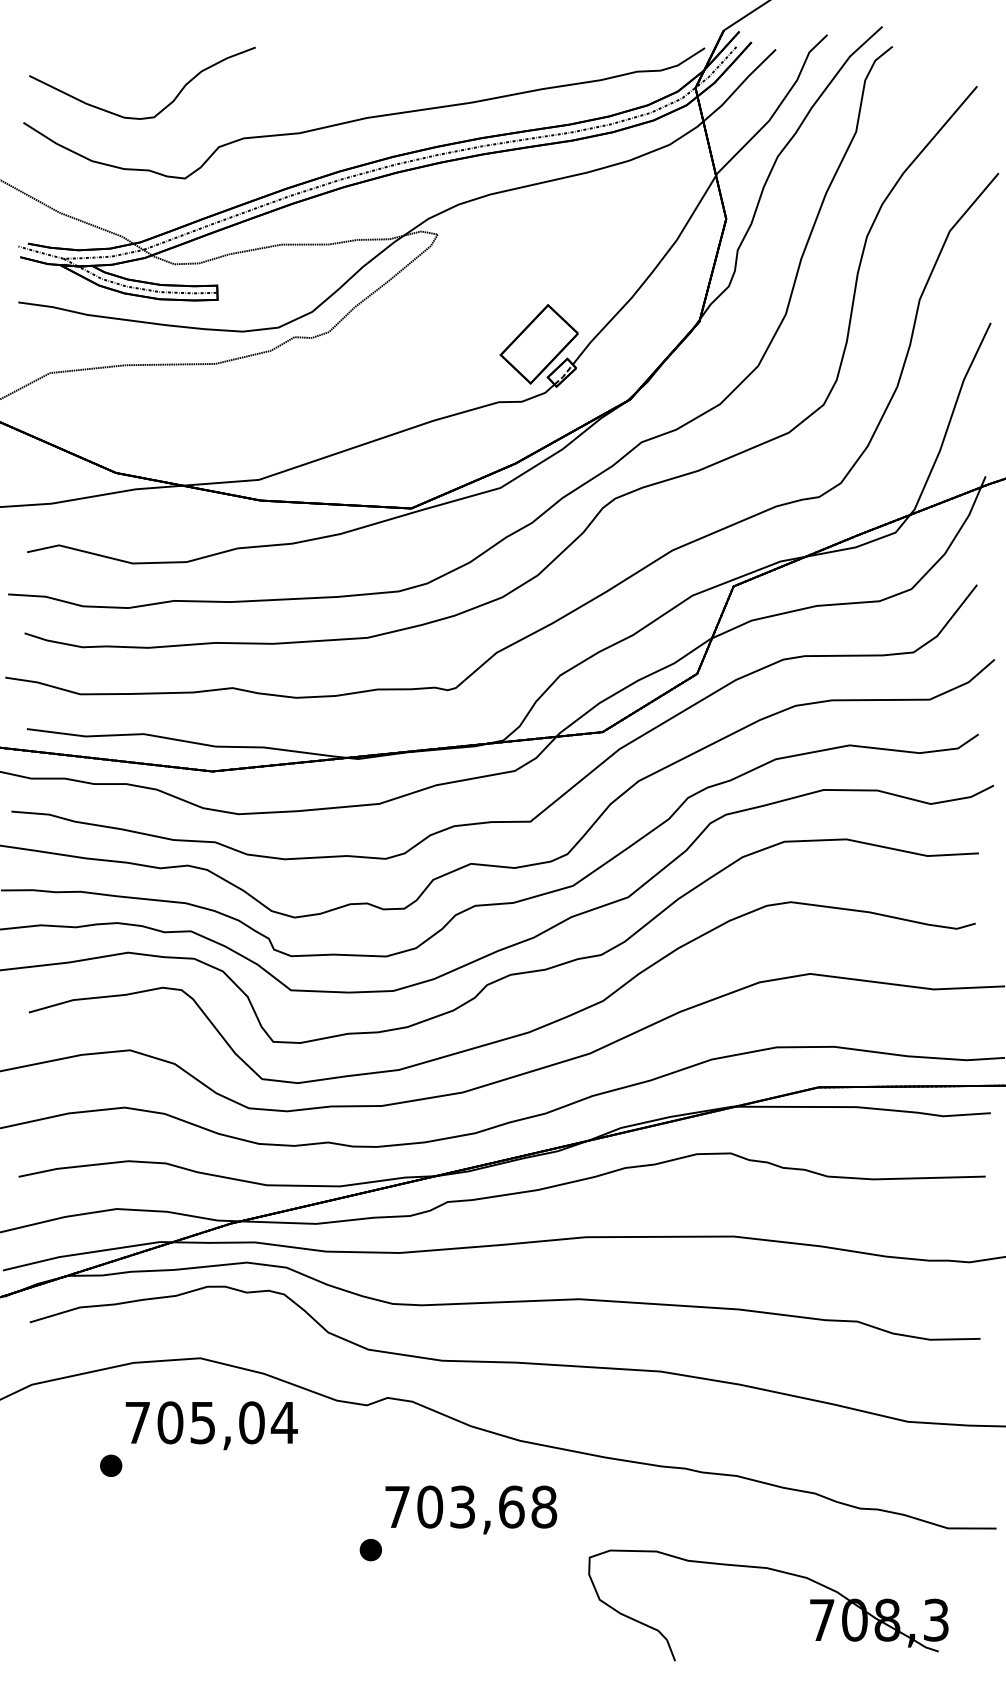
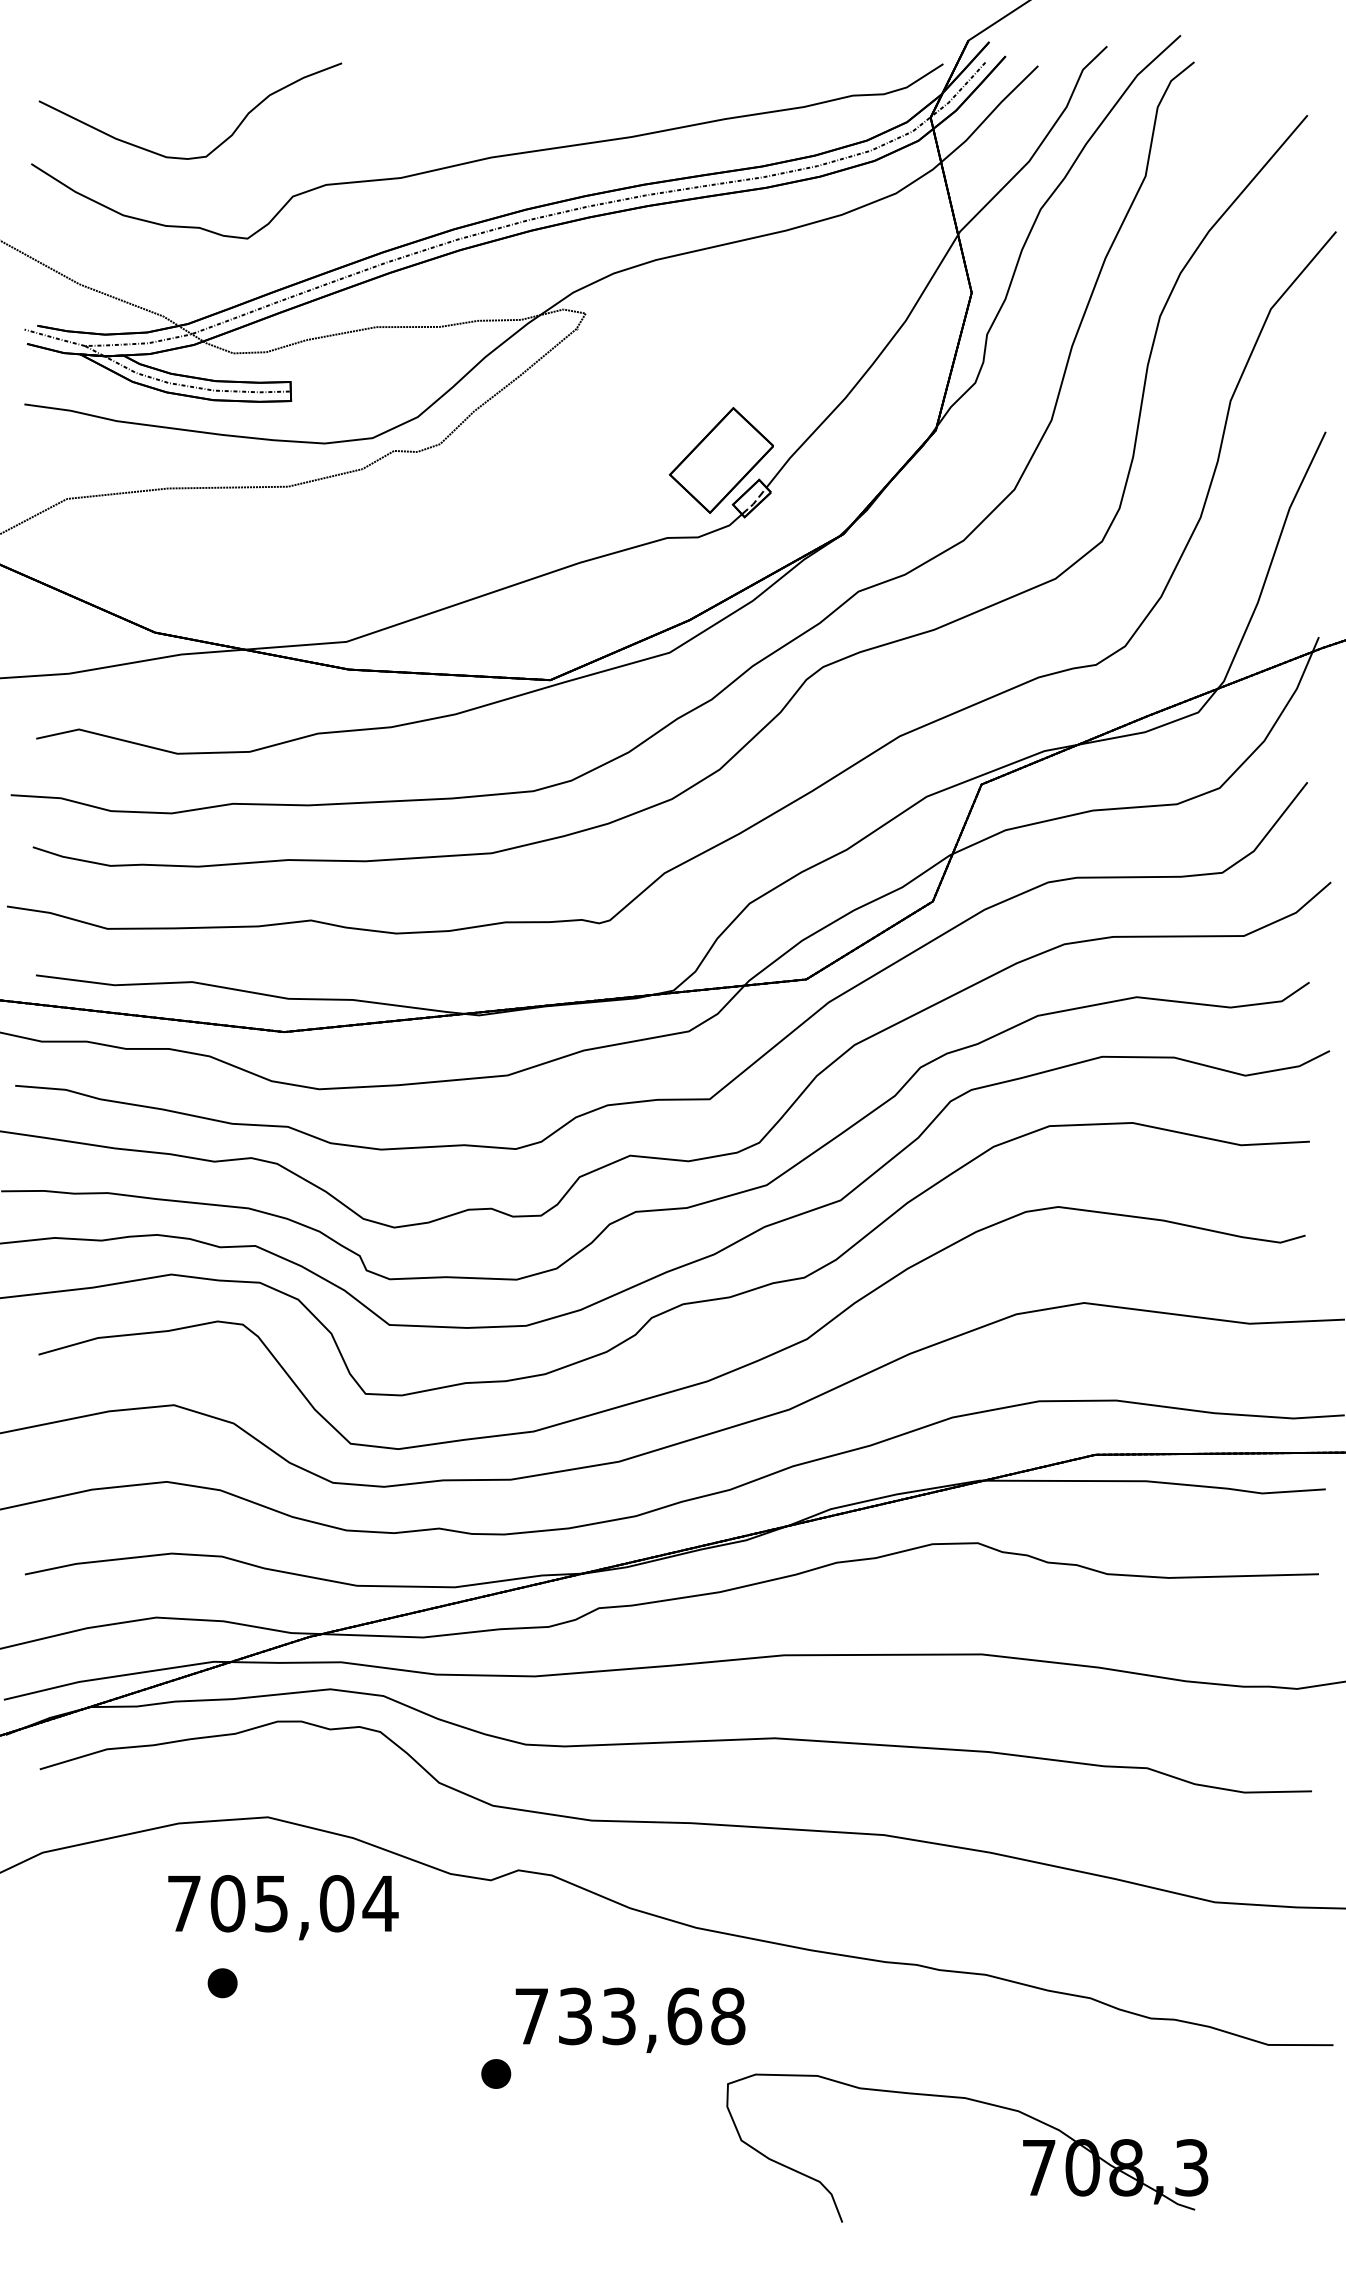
part: (111, 1466) -> (222, 1983), moved
text: (430, 1507) -> (575, 2016), 703,68 -> 733,68
part: (776, 1571) -> (977, 2102), moved

